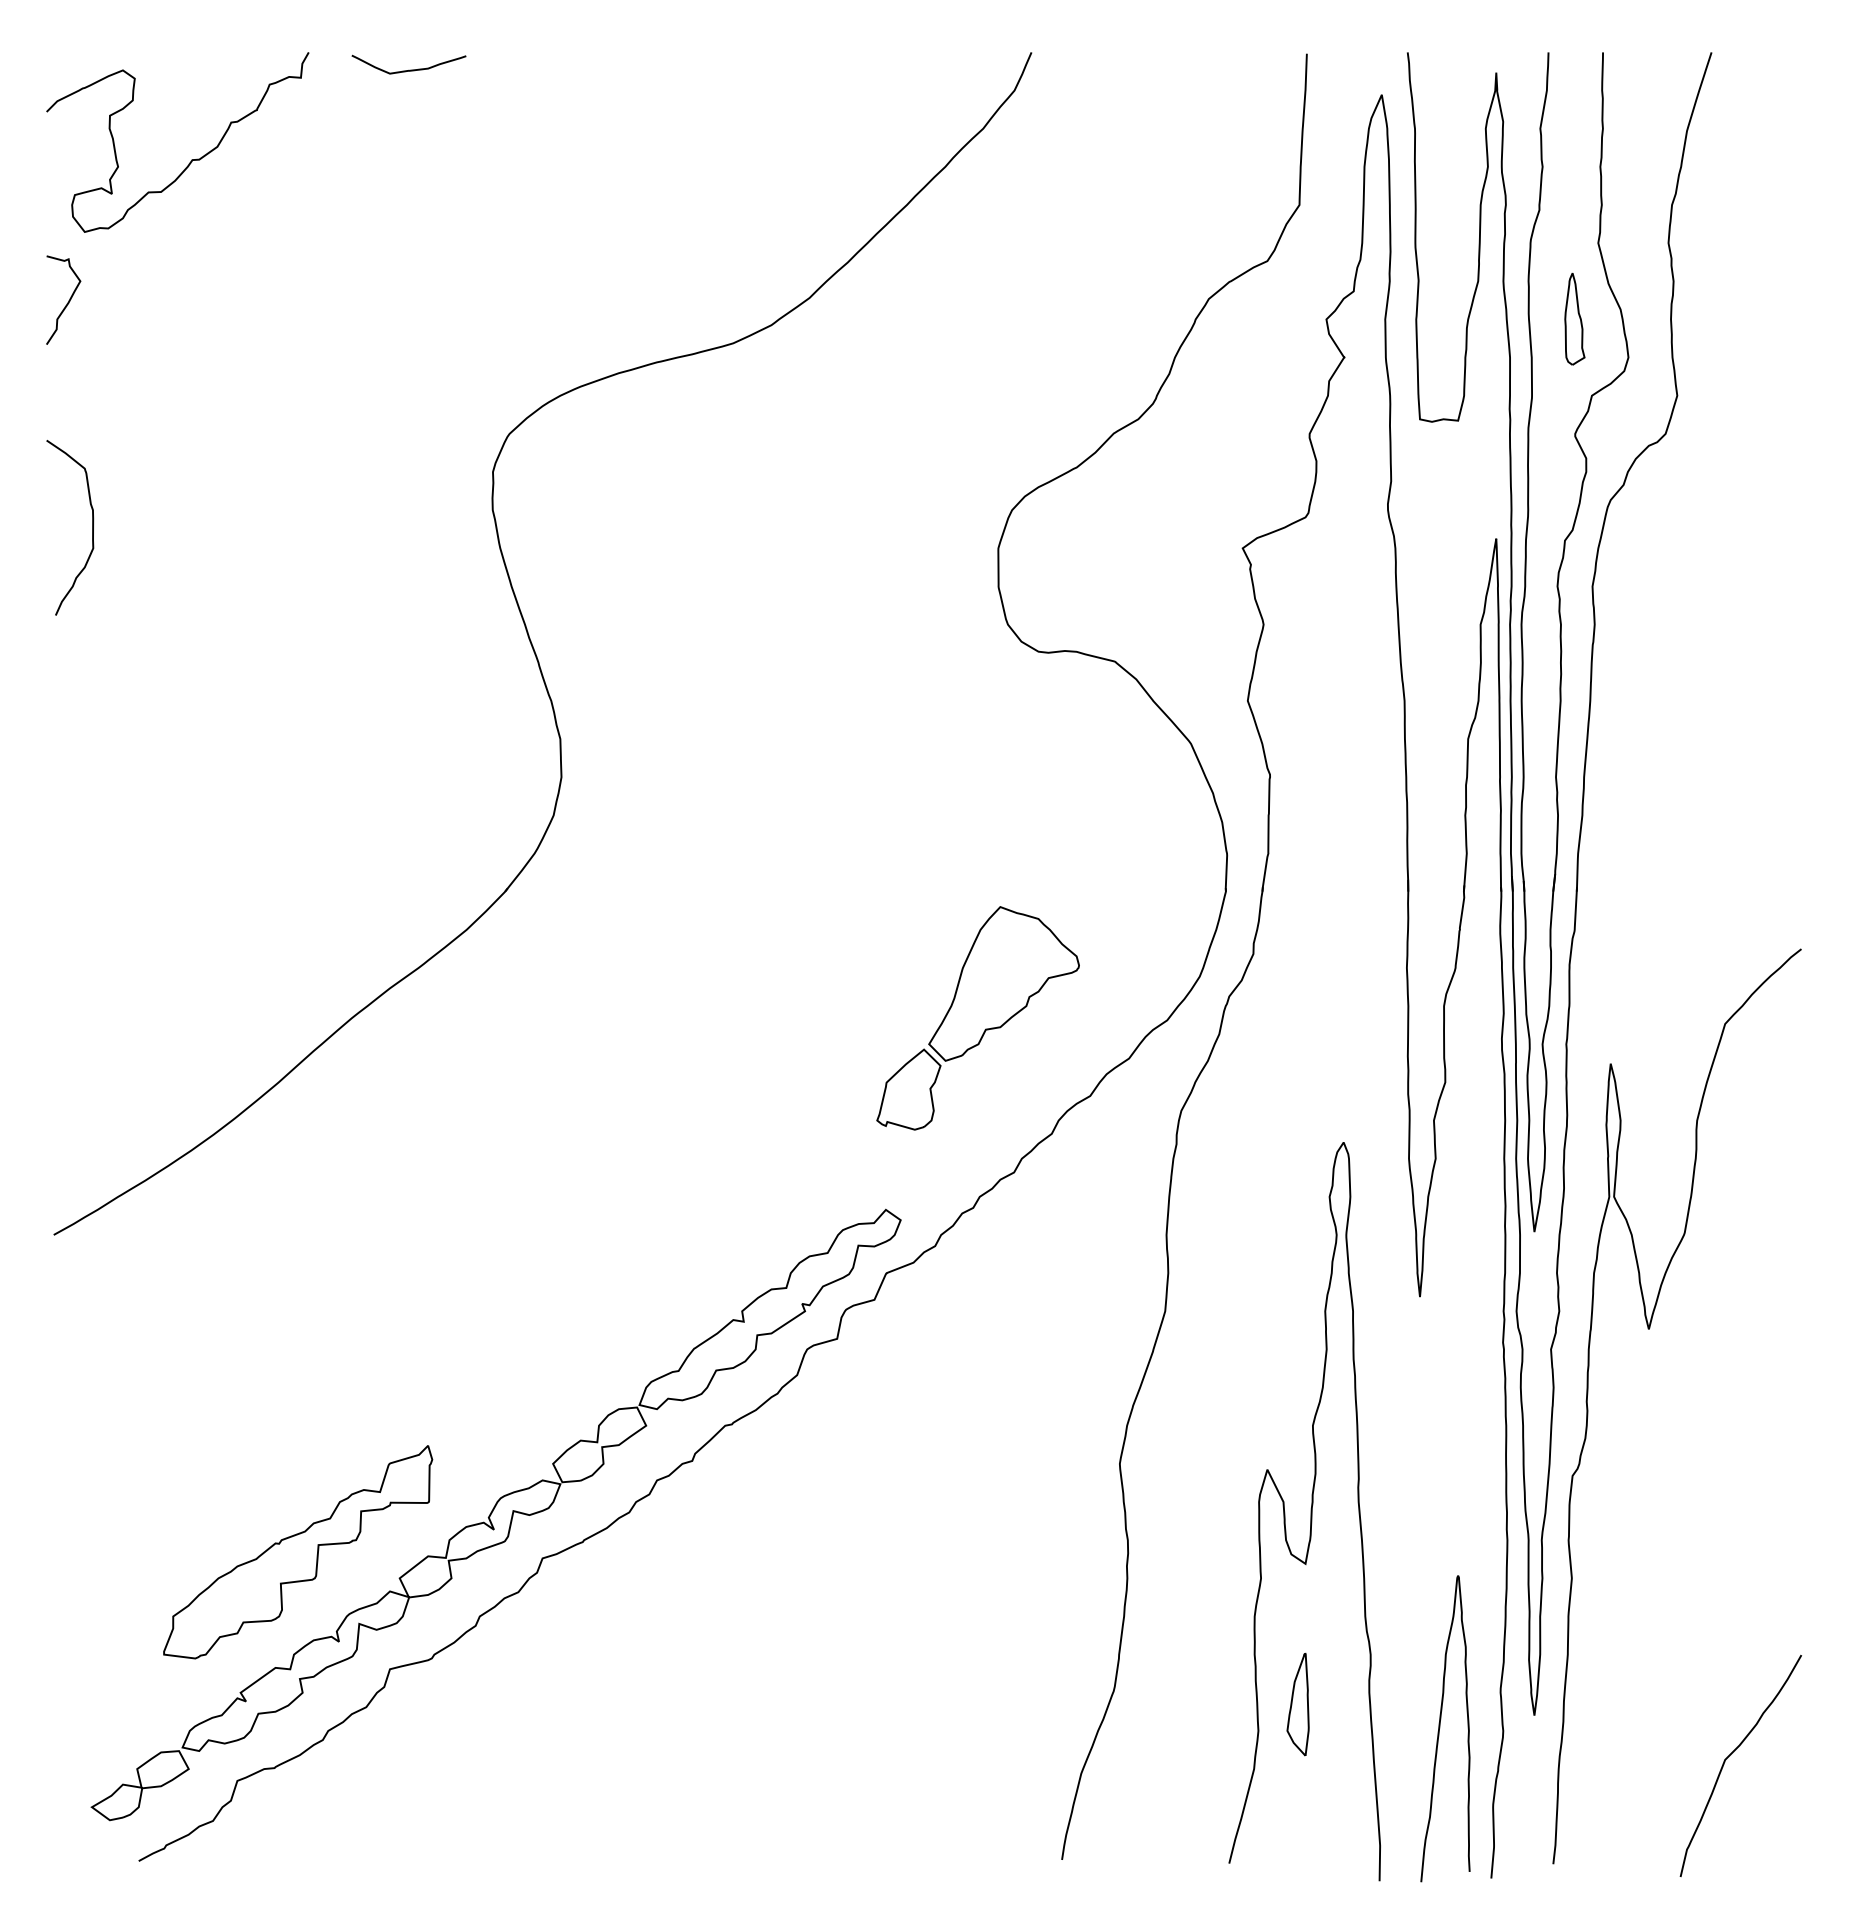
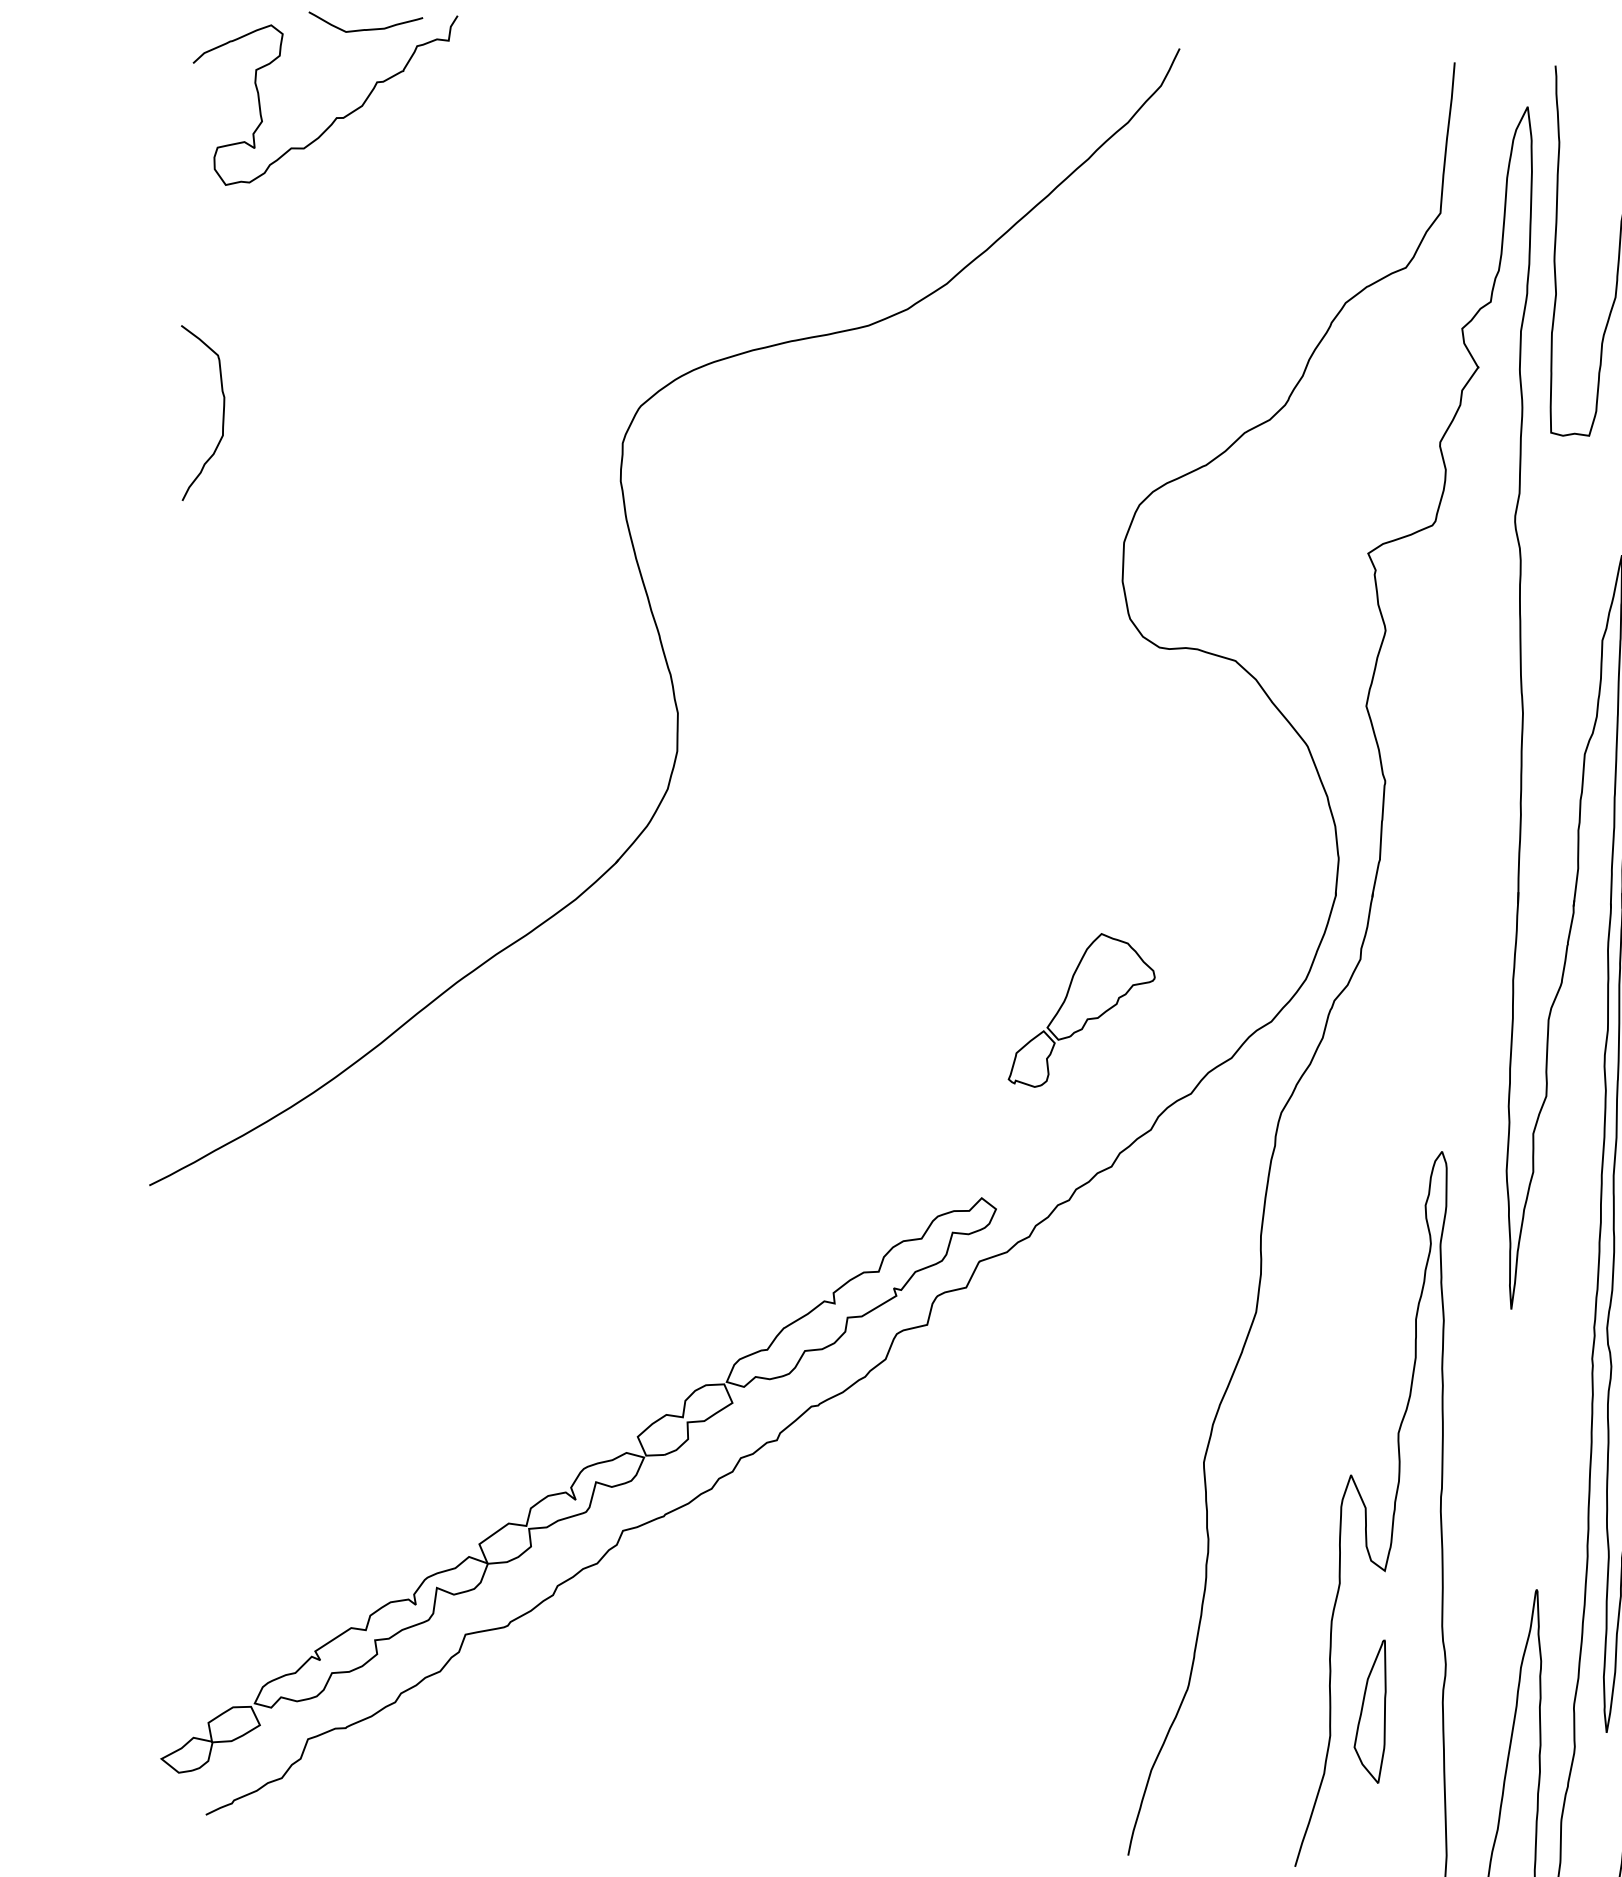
curve: (408, 69) -> (364, 28), moved
curve: (67, 302) -> (205, 254), removed
curve: (92, 527) -> (223, 414), moved
part: (977, 1018) -> (1081, 1011), size x0.7
part: (298, 1552) -> (379, 1513), removed
part: (1297, 1704) -> (1370, 1711), size x1.4

